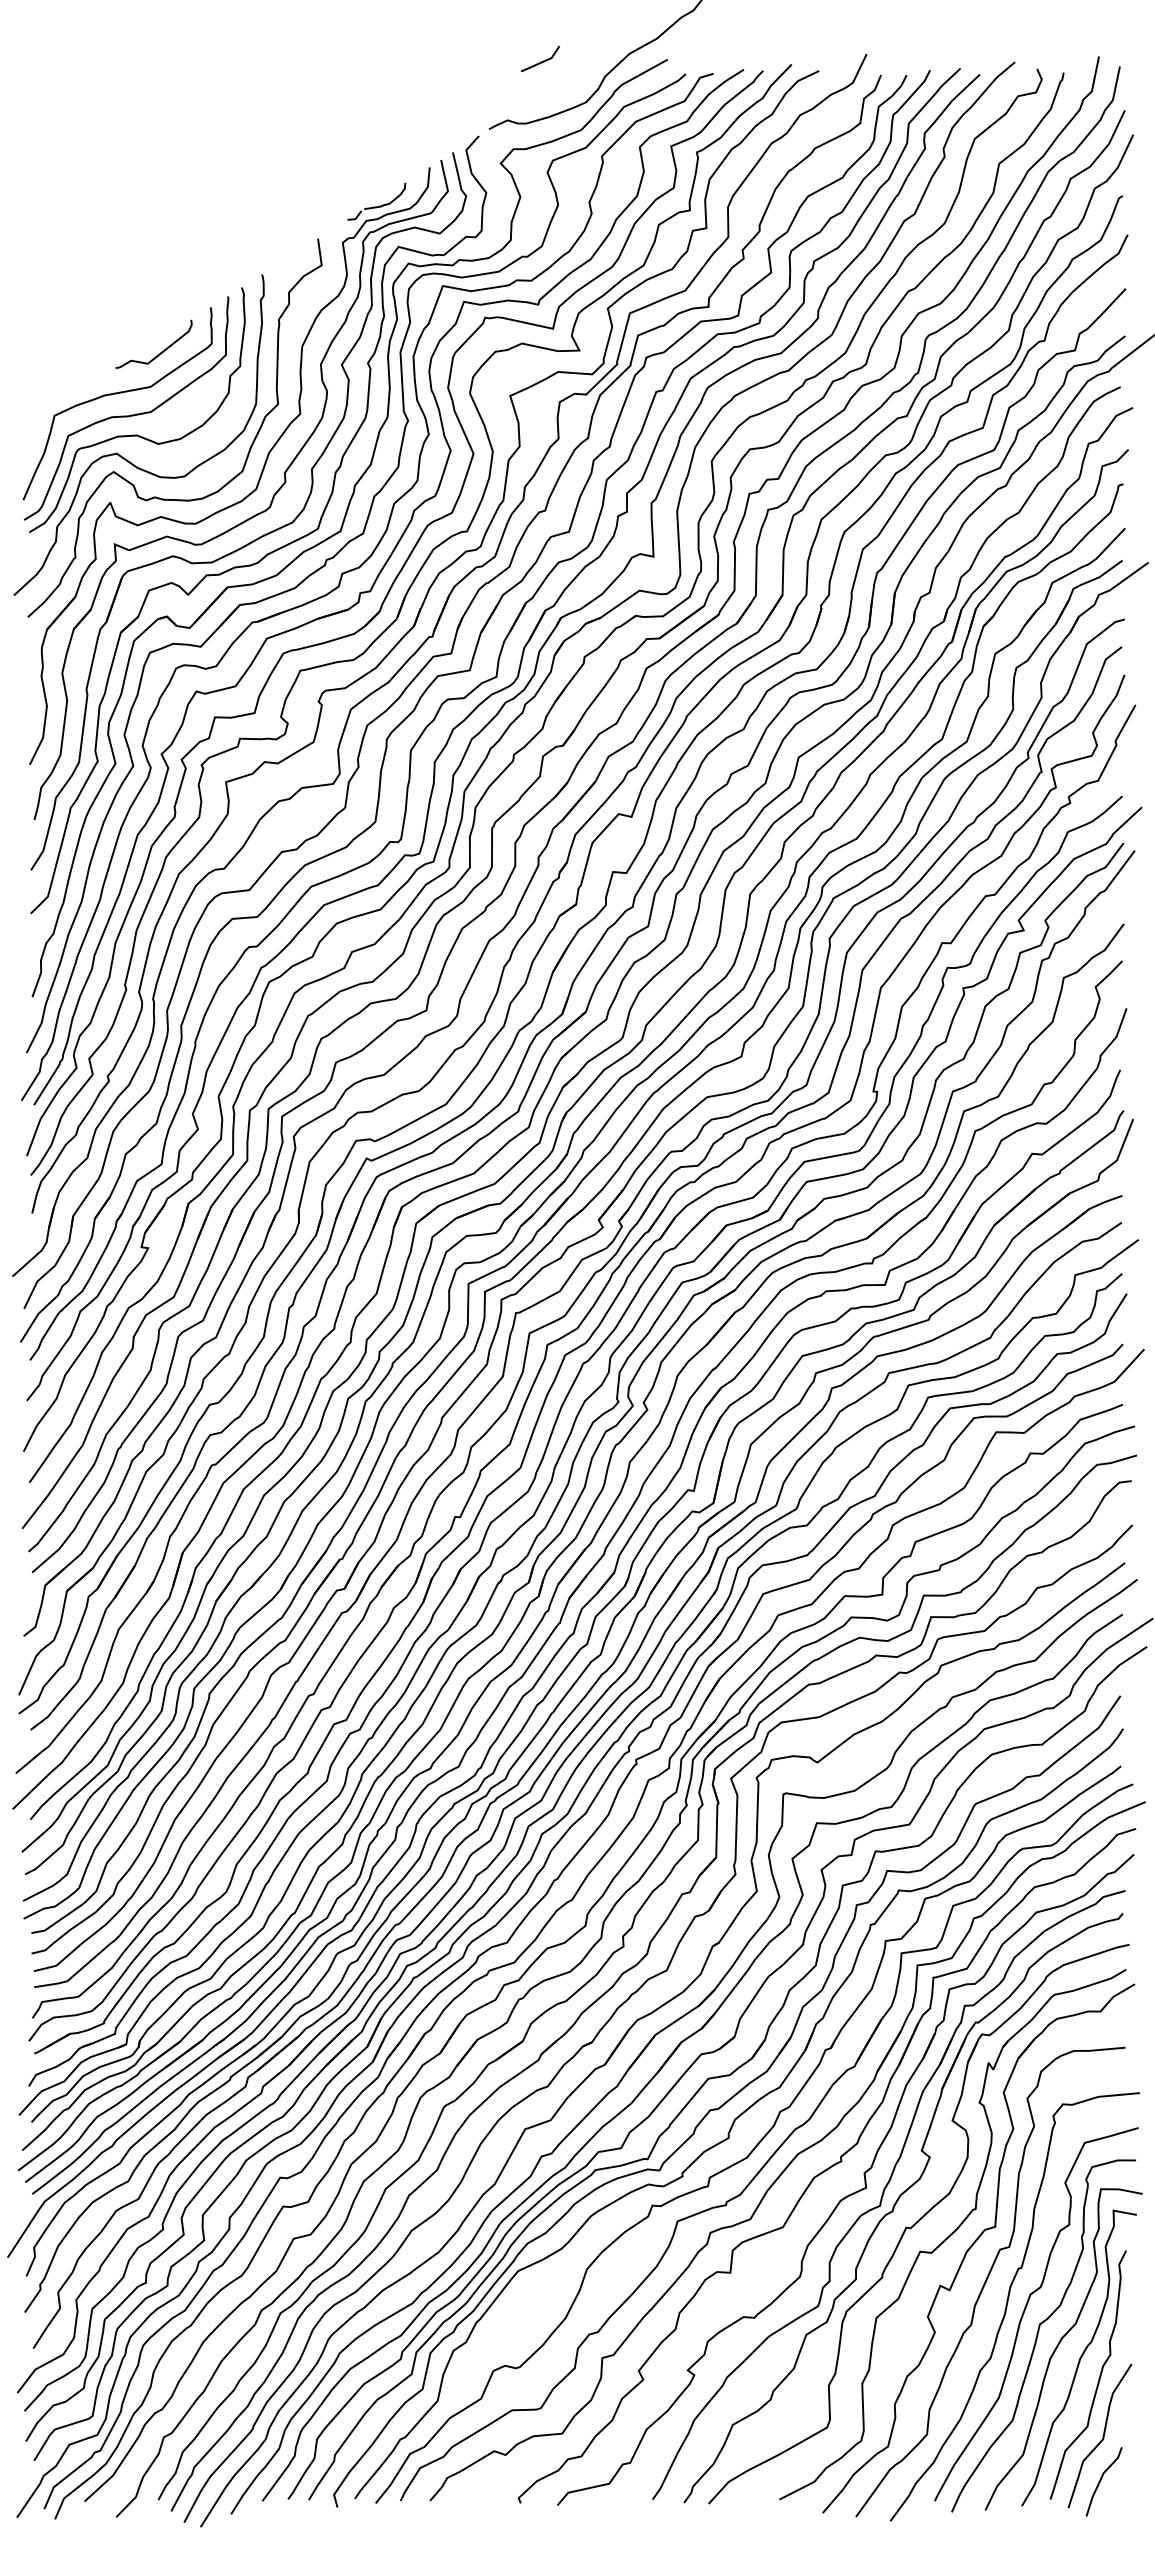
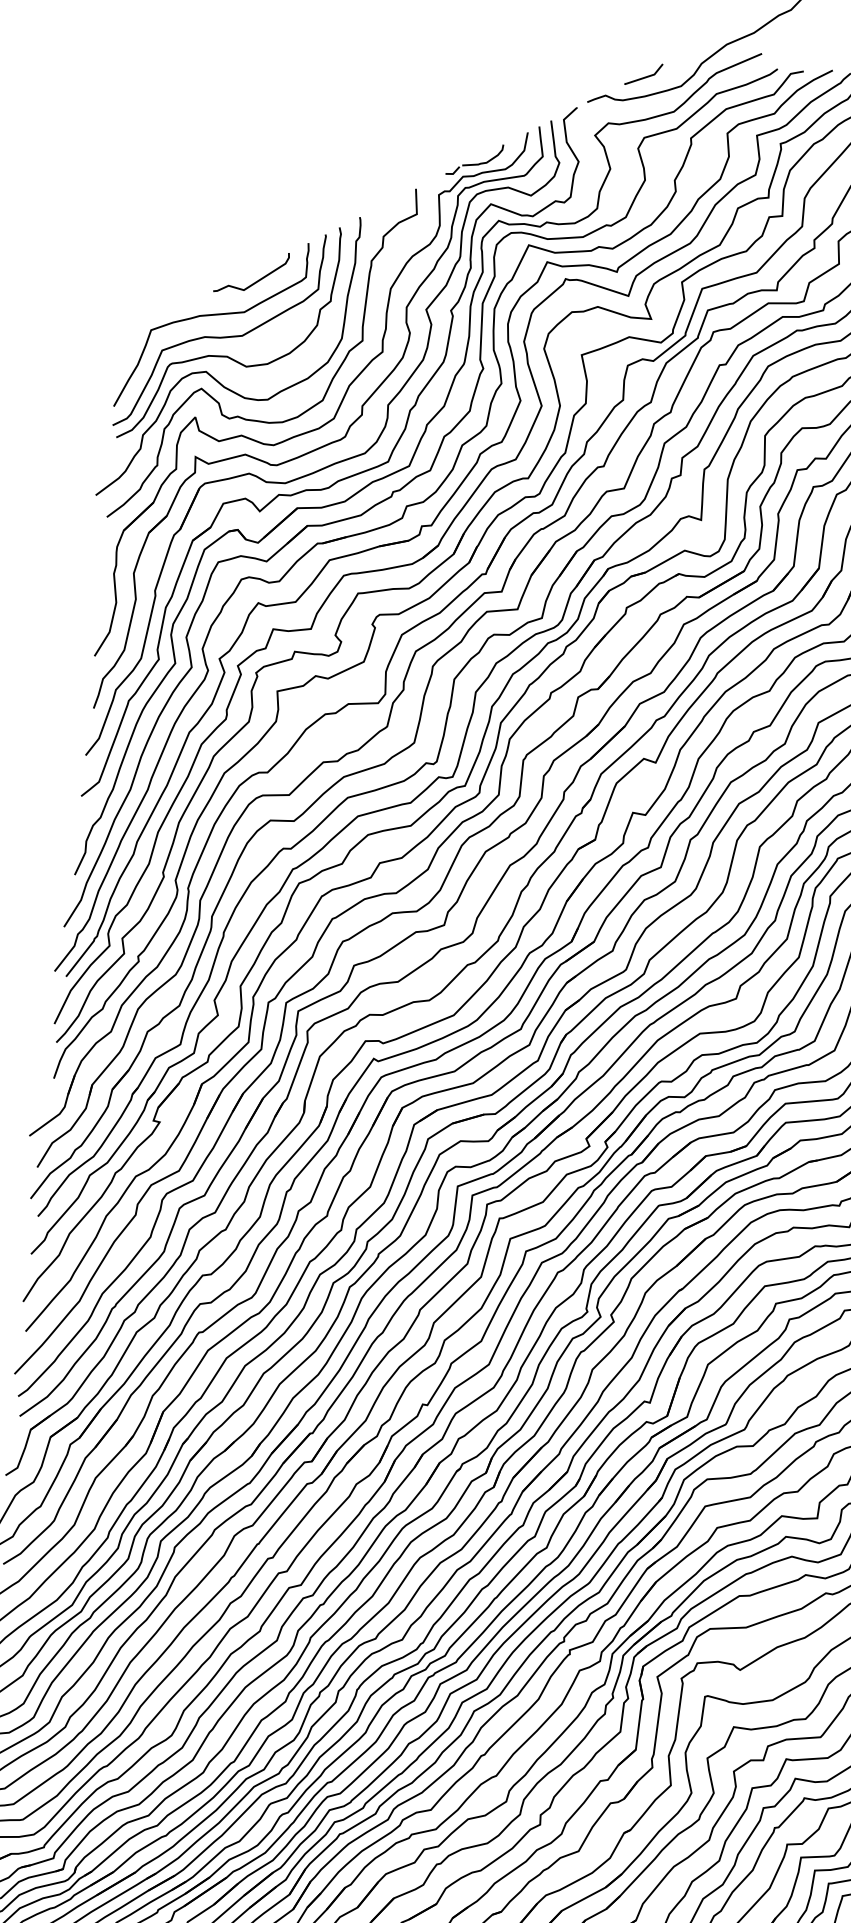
line: (541, 61) -> (644, 76), moved

